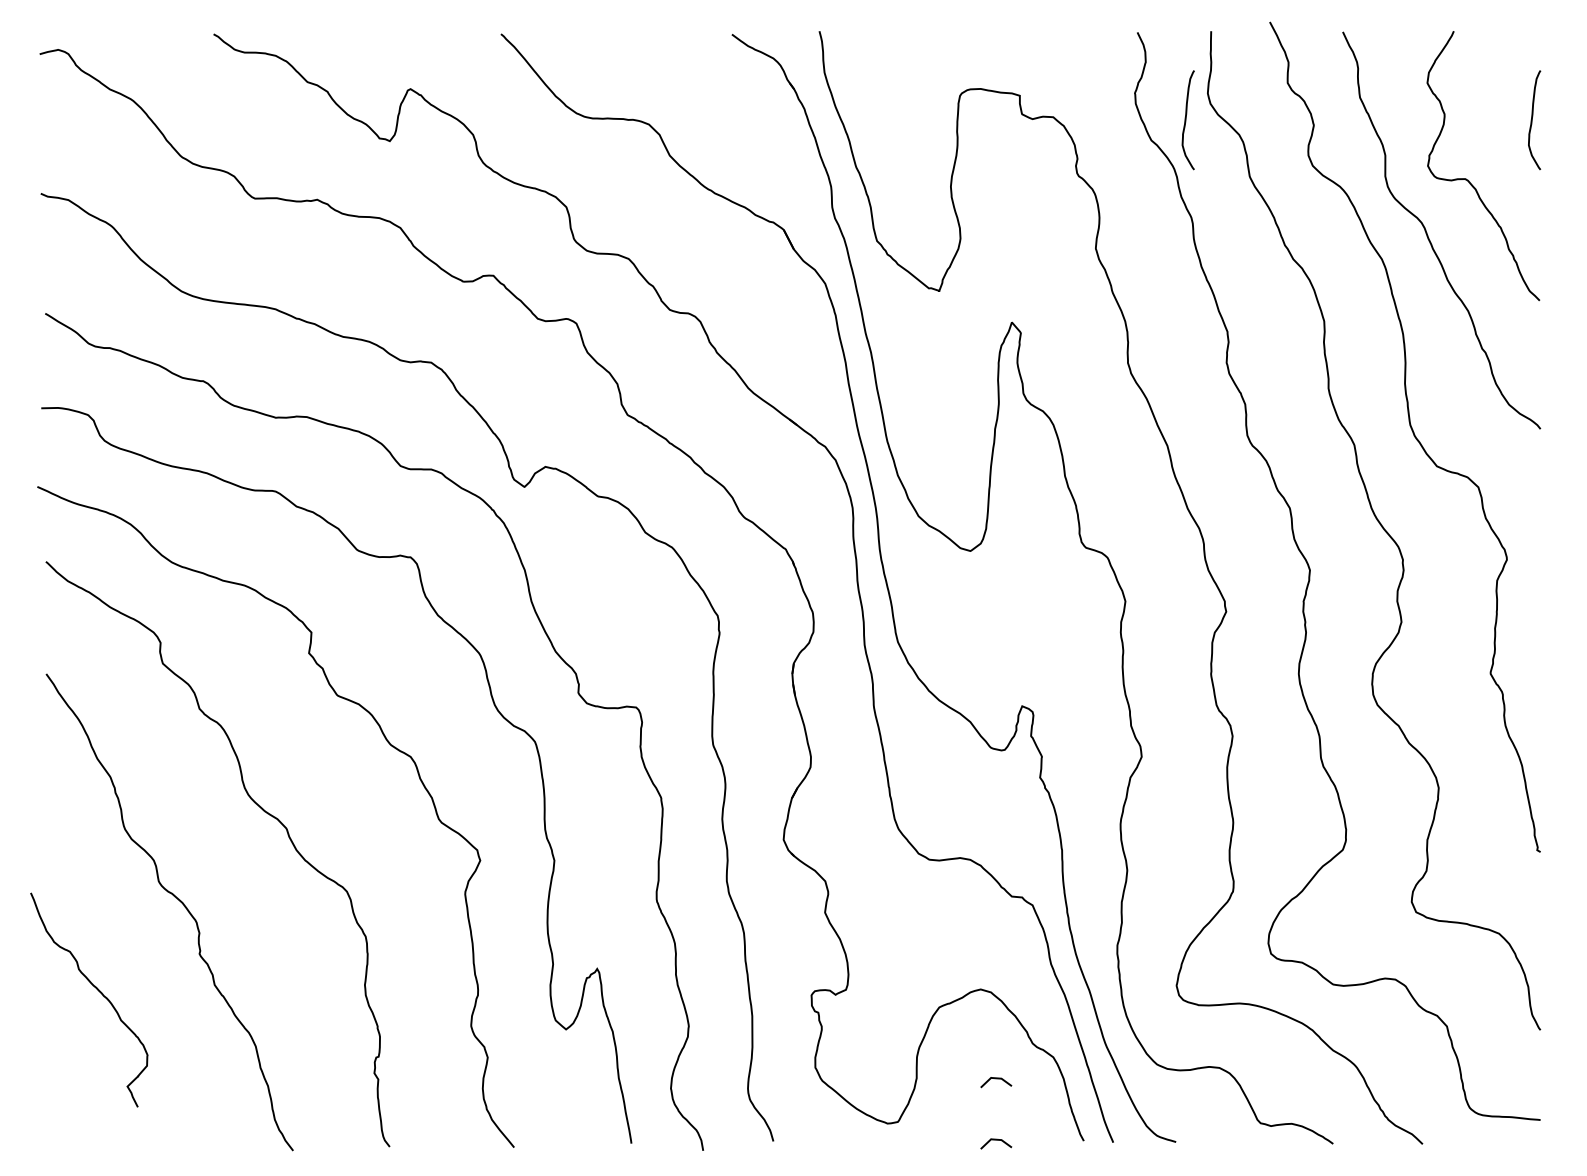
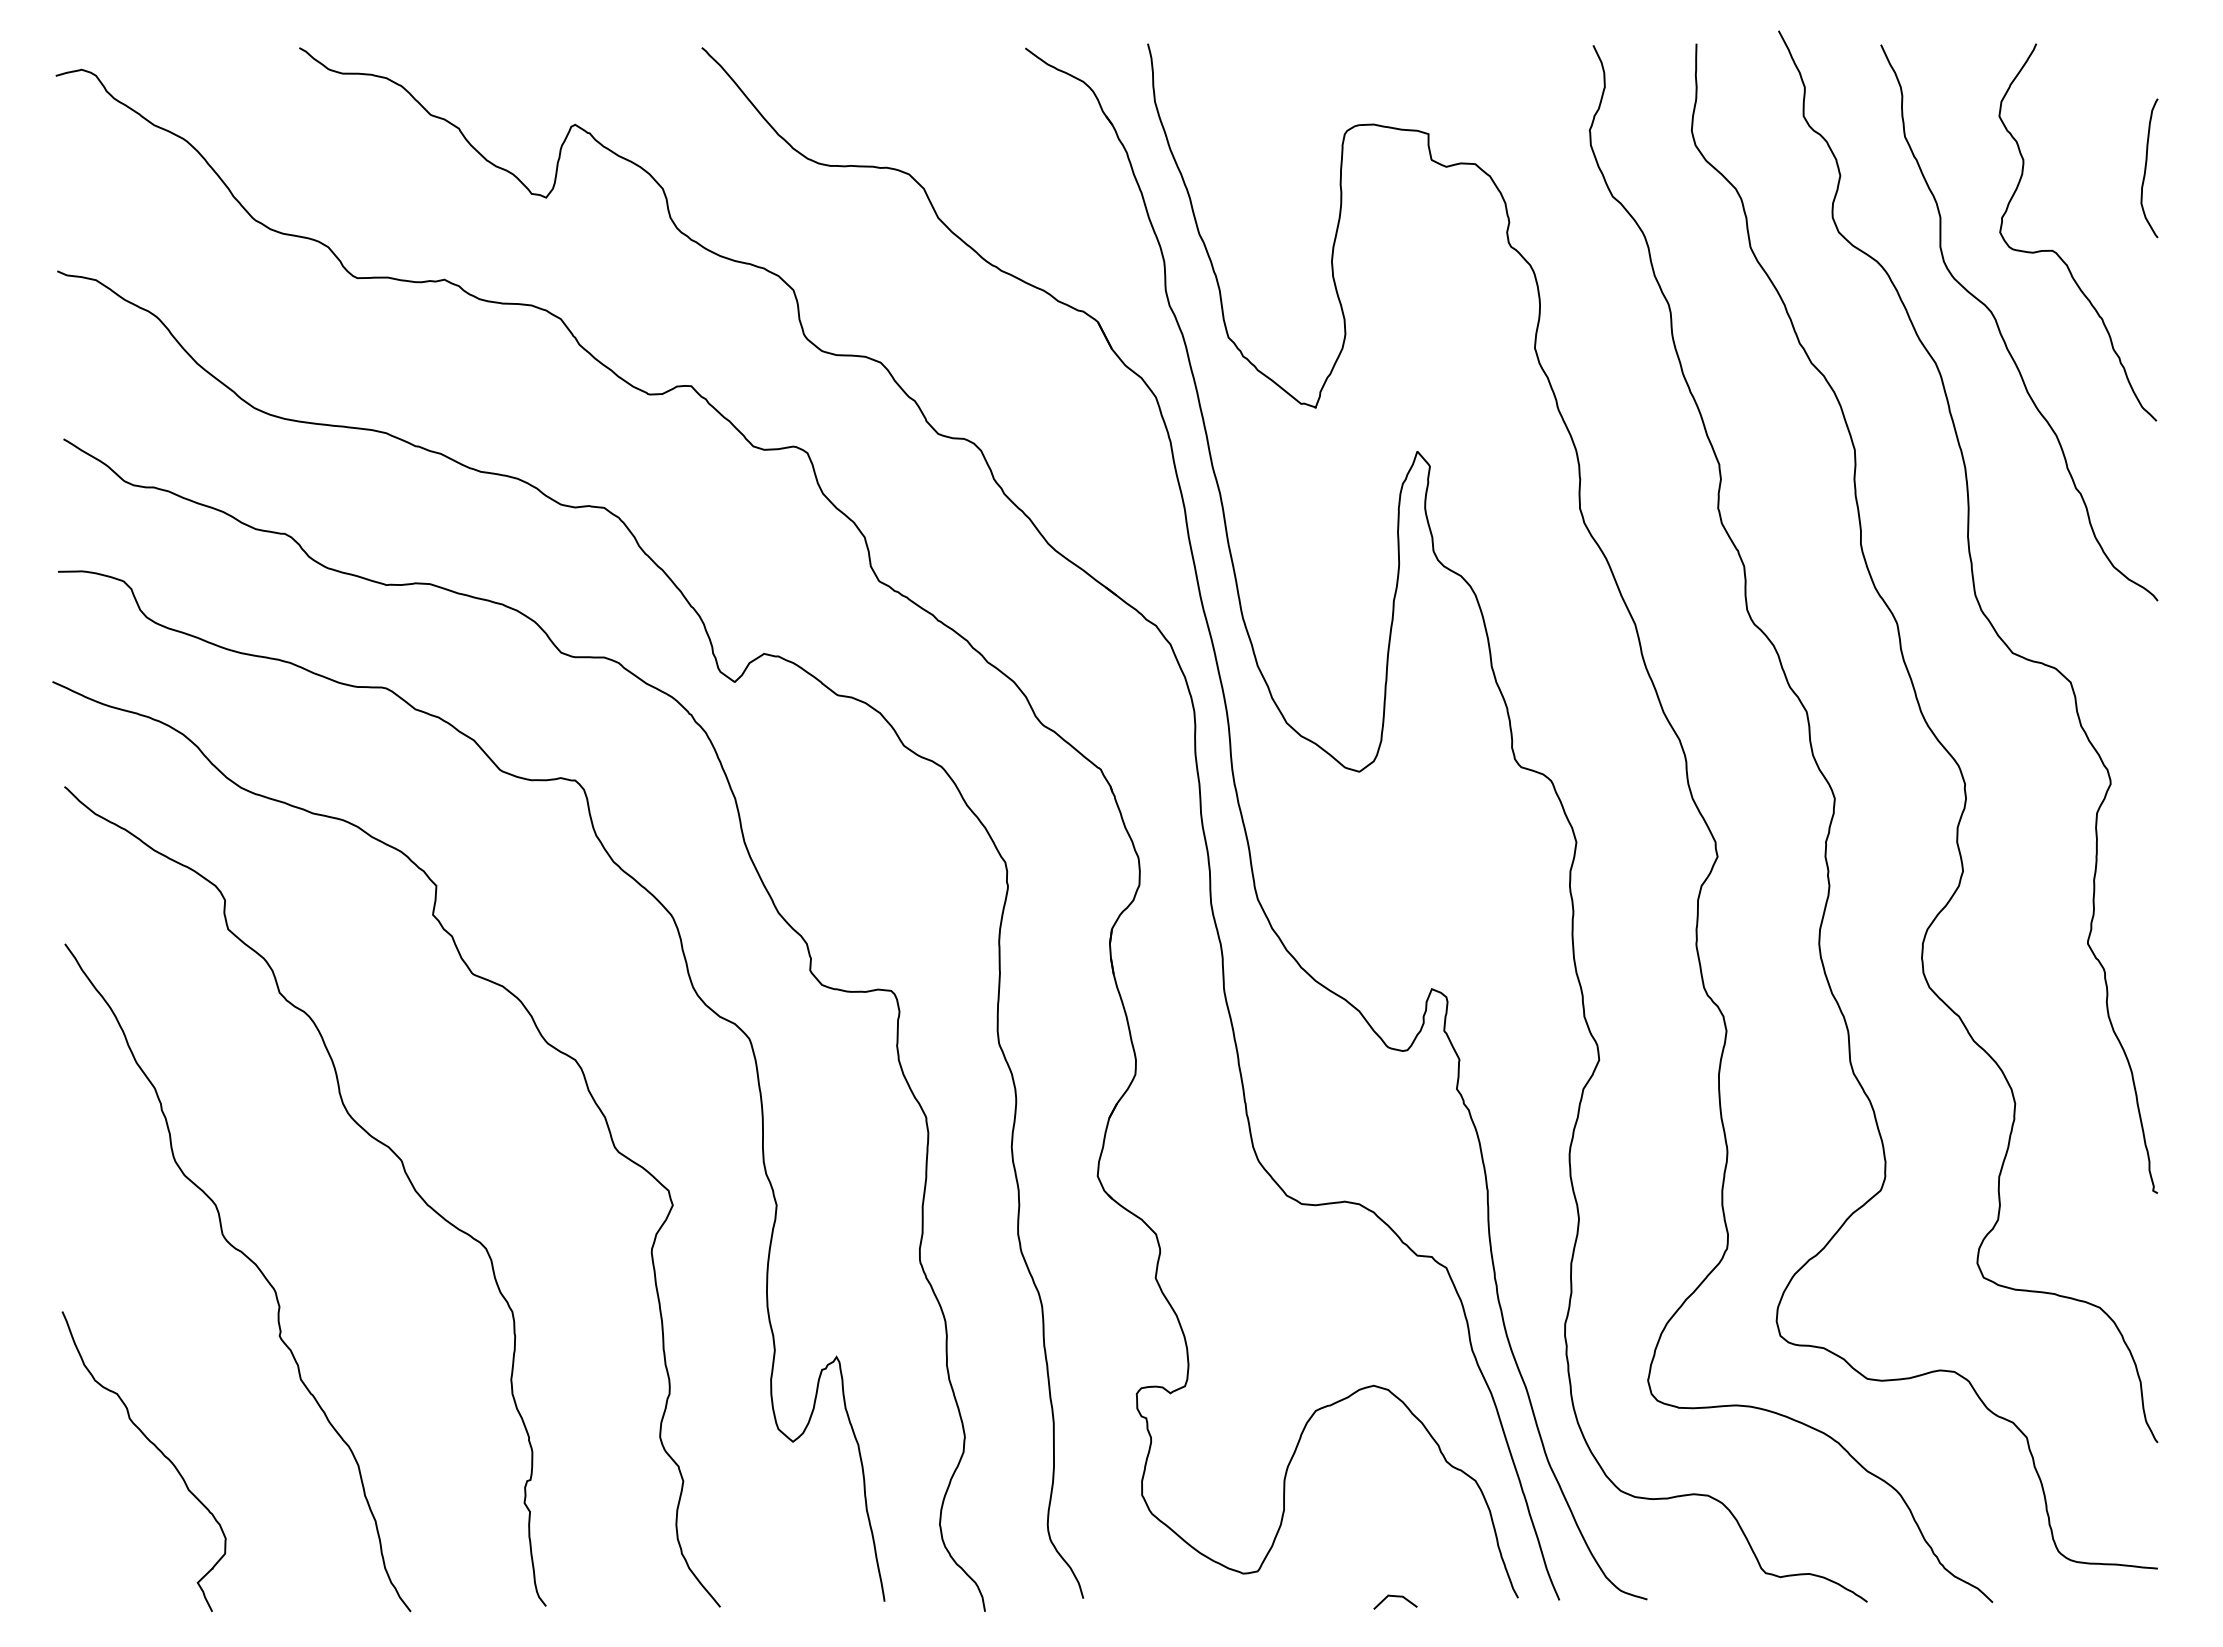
curve: (1186, 120) -> (1661, 168), removed
curve: (98, 990) -> (156, 1448), moved
line: (996, 1079) -> (1395, 1511), removed

